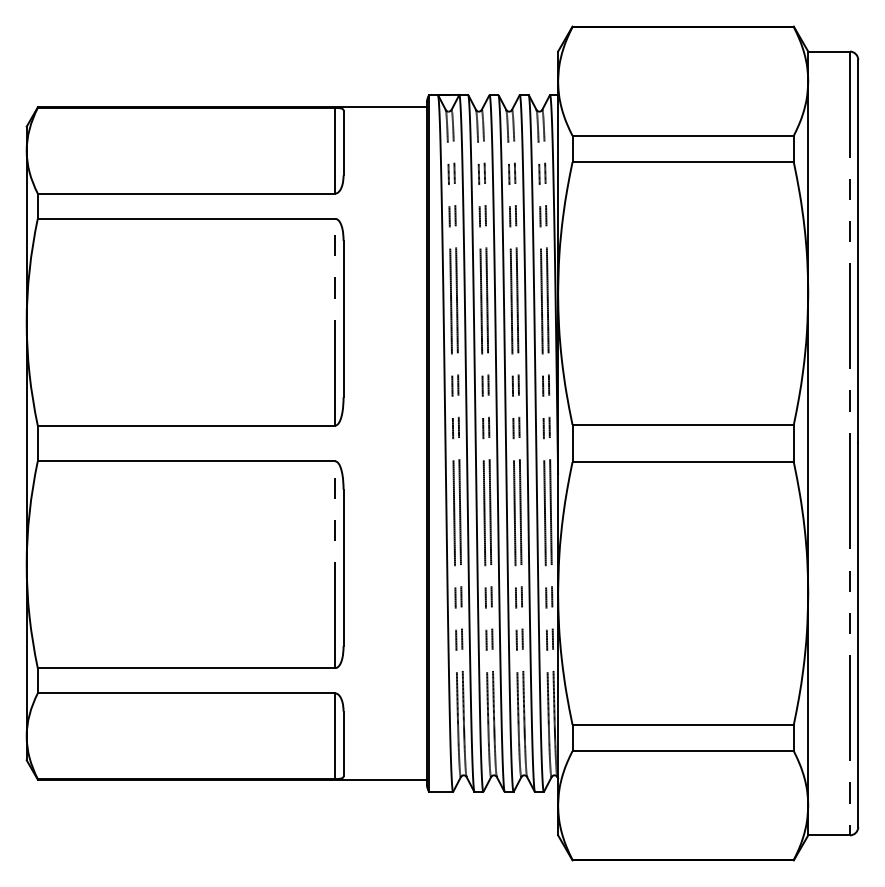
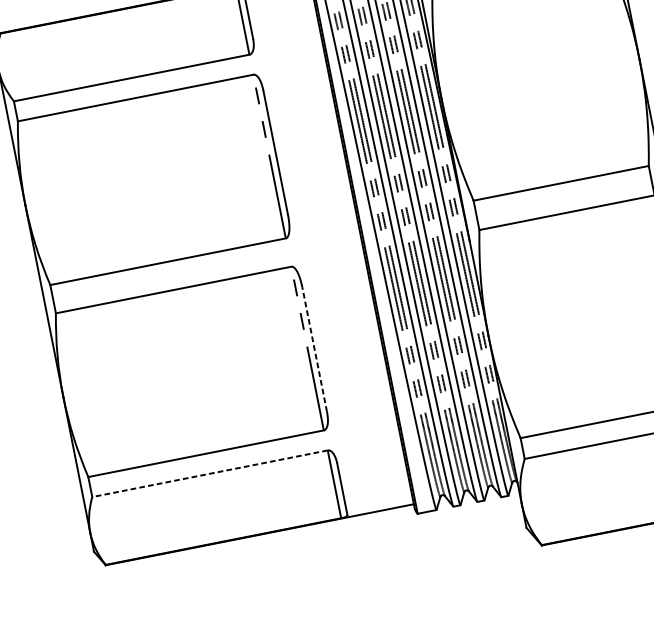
line: (343, 567) -> (314, 349), solid -> dashed
line: (186, 693) -> (210, 473), solid -> dashed

